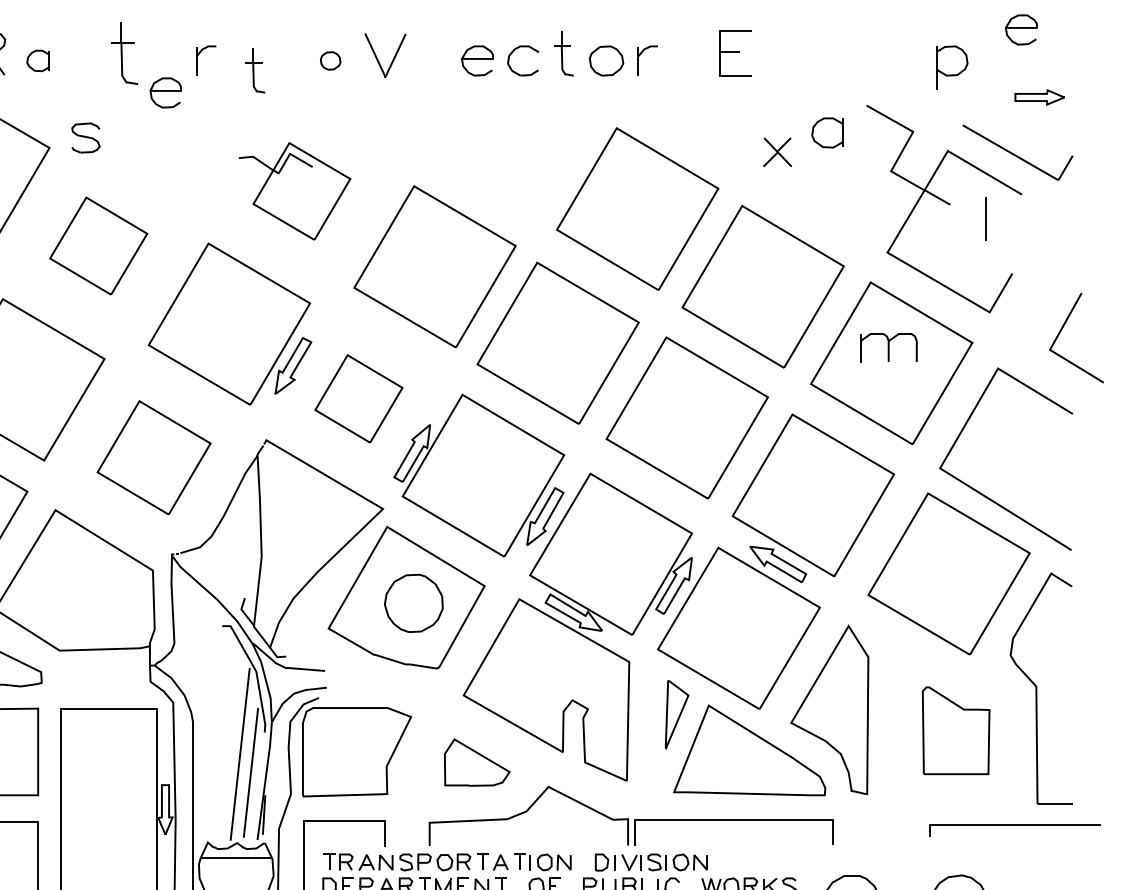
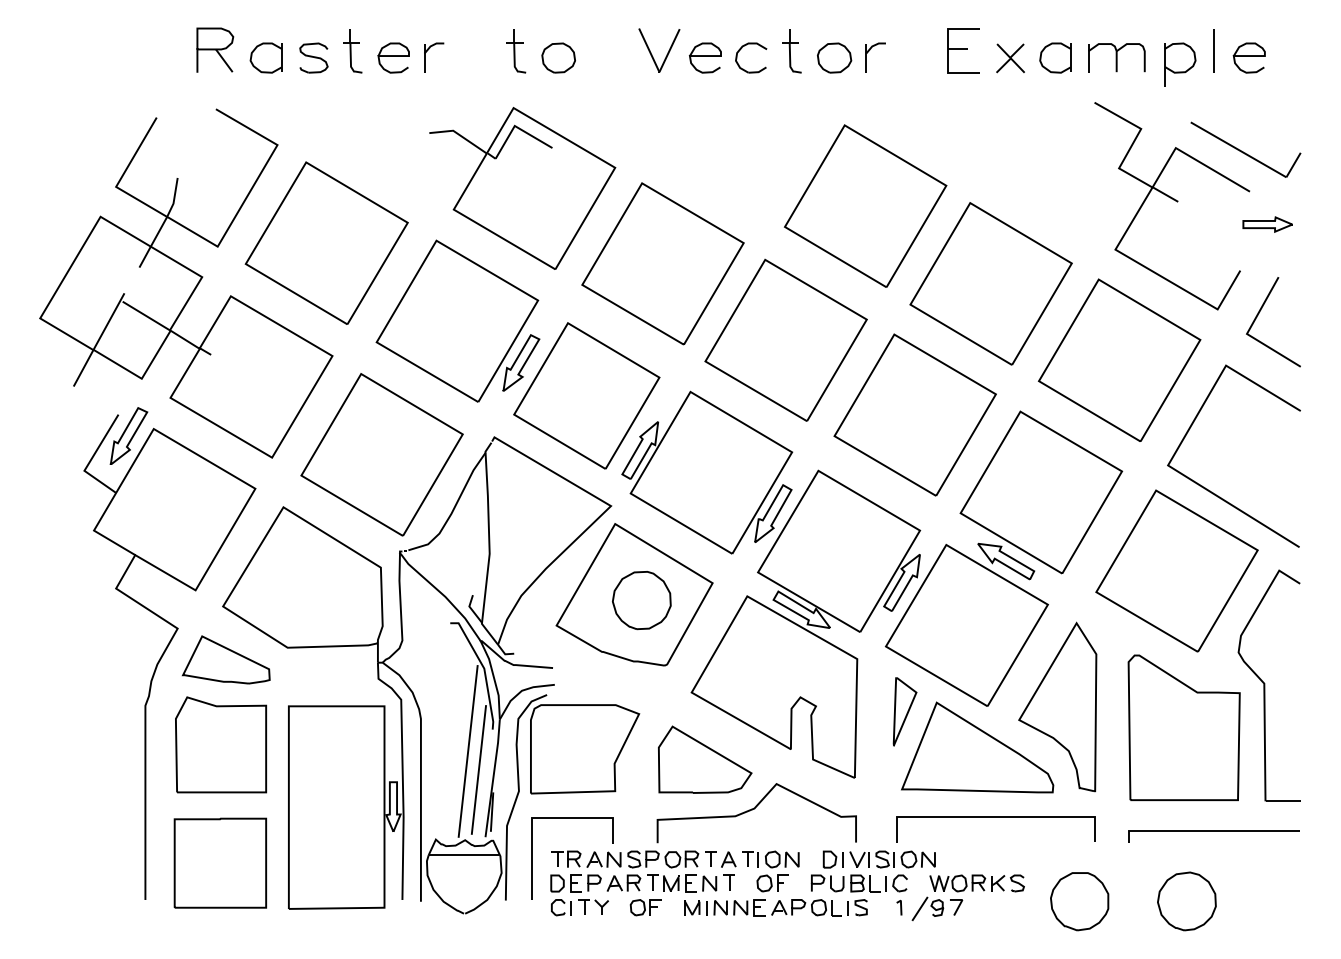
curve: (1020, 28) -> (1248, 56), moved
part: (124, 54) -> (352, 51), size x0.71
part: (378, 59) -> (652, 54), moved
part: (37, 60) -> (265, 57), size x1.43
part: (330, 60) -> (558, 57), size x1.67
part: (255, 71) -> (516, 51), moved
curve: (165, 91) -> (393, 56), moved
part: (1039, 97) -> (1267, 224), moved
part: (827, 132) -> (1055, 57), moved
part: (85, 137) -> (313, 57), moved
part: (777, 152) -> (1010, 58), moved
part: (294, 191) -> (522, 188), size x1.67
line: (985, 218) -> (1213, 50), moved
part: (98, 245) -> (326, 242), size x1.67
line: (1061, 331) -> (1258, 315), moved
part: (888, 347) -> (1116, 57), moved
part: (358, 398) -> (586, 395), size x1.67
part: (153, 457) -> (381, 454), size x1.43
part: (955, 730) -> (1183, 727), size x1.67
part: (477, 762) -> (705, 759), size x1.43
line: (733, 820) -> (995, 817), moved
line: (1014, 825) -> (1213, 831), moved

